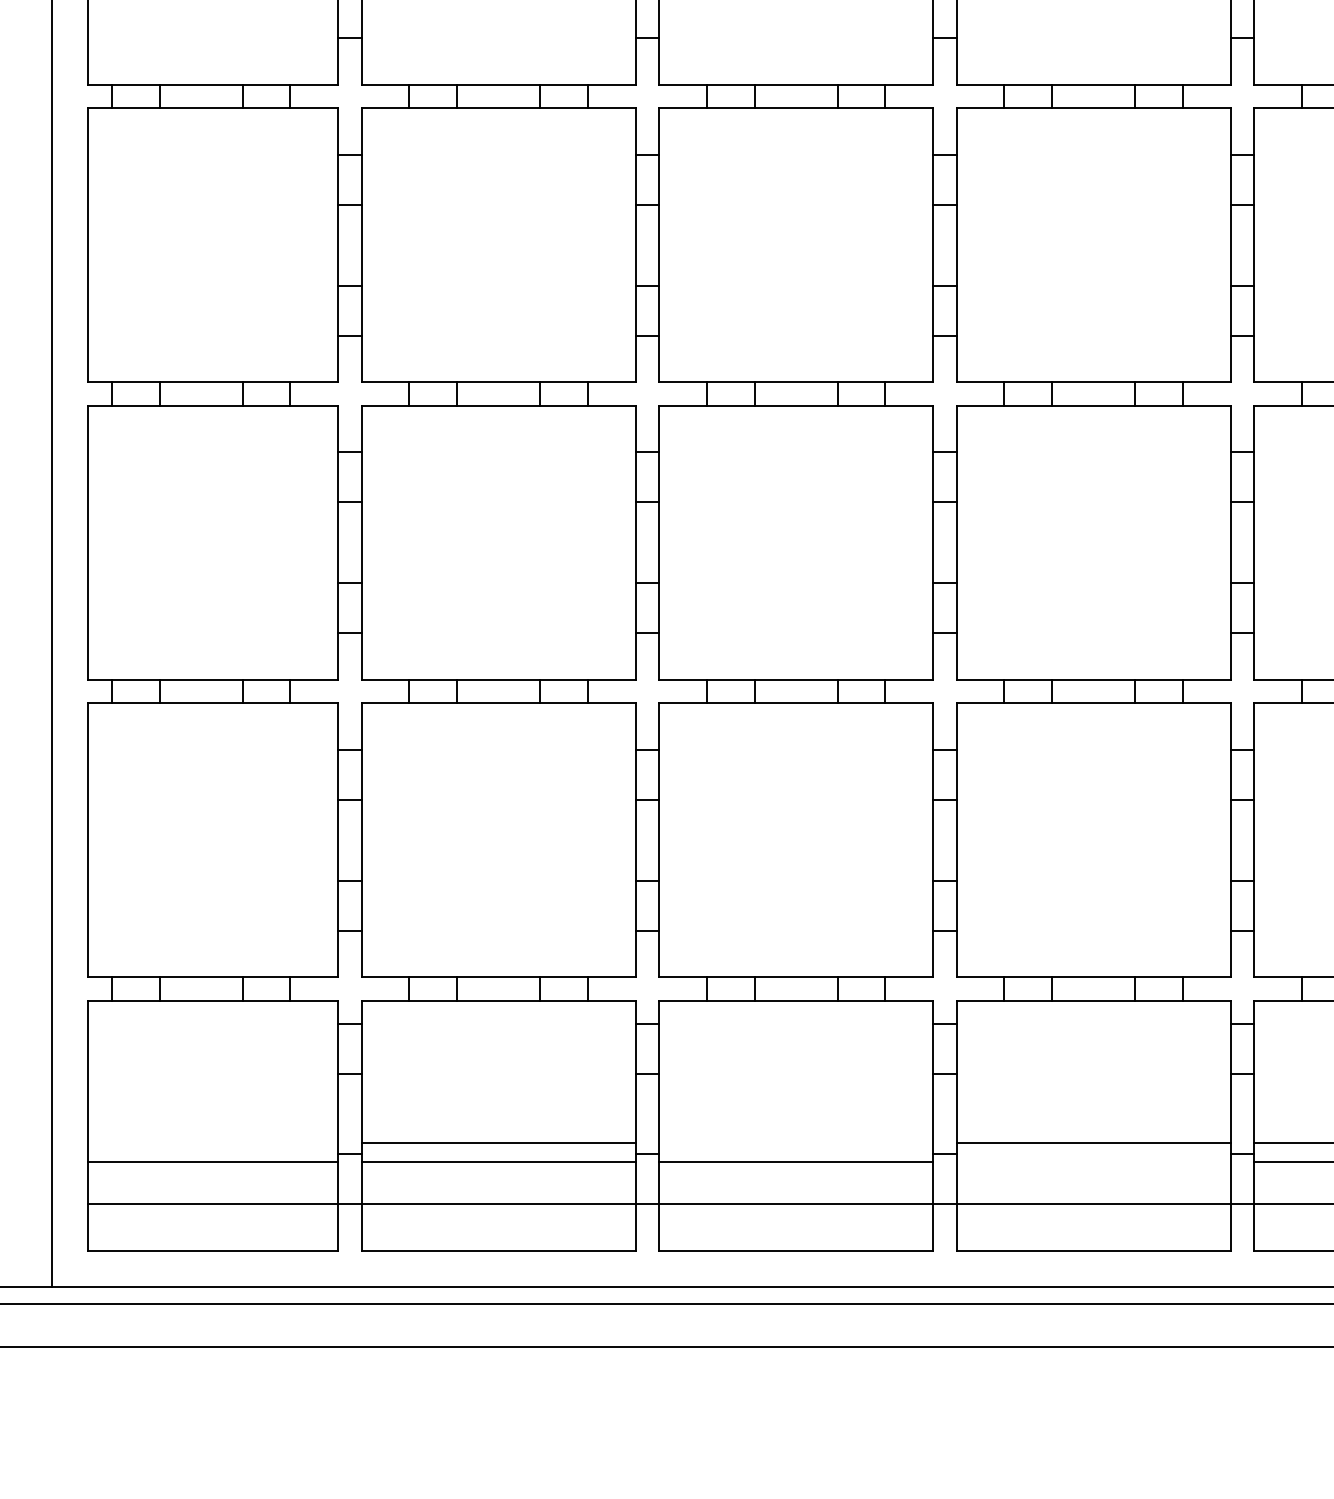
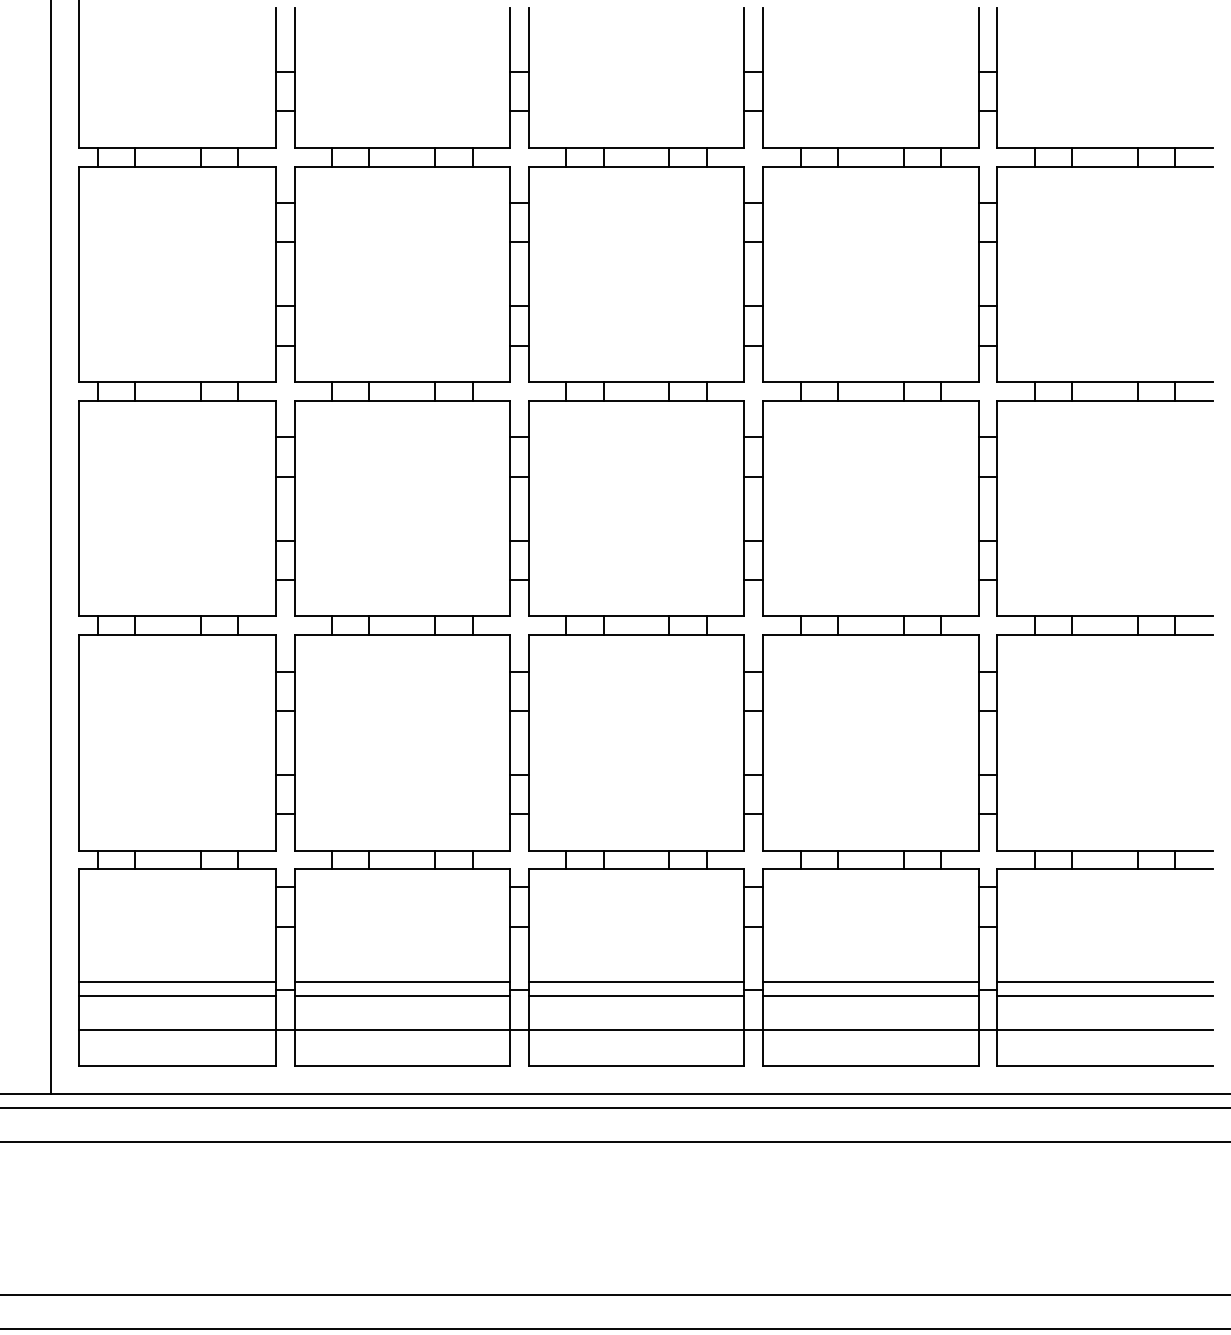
line: (211, 1143) -> (176, 981), added
line: (796, 1143) -> (636, 981), added
line: (1093, 1160) -> (870, 995), added

